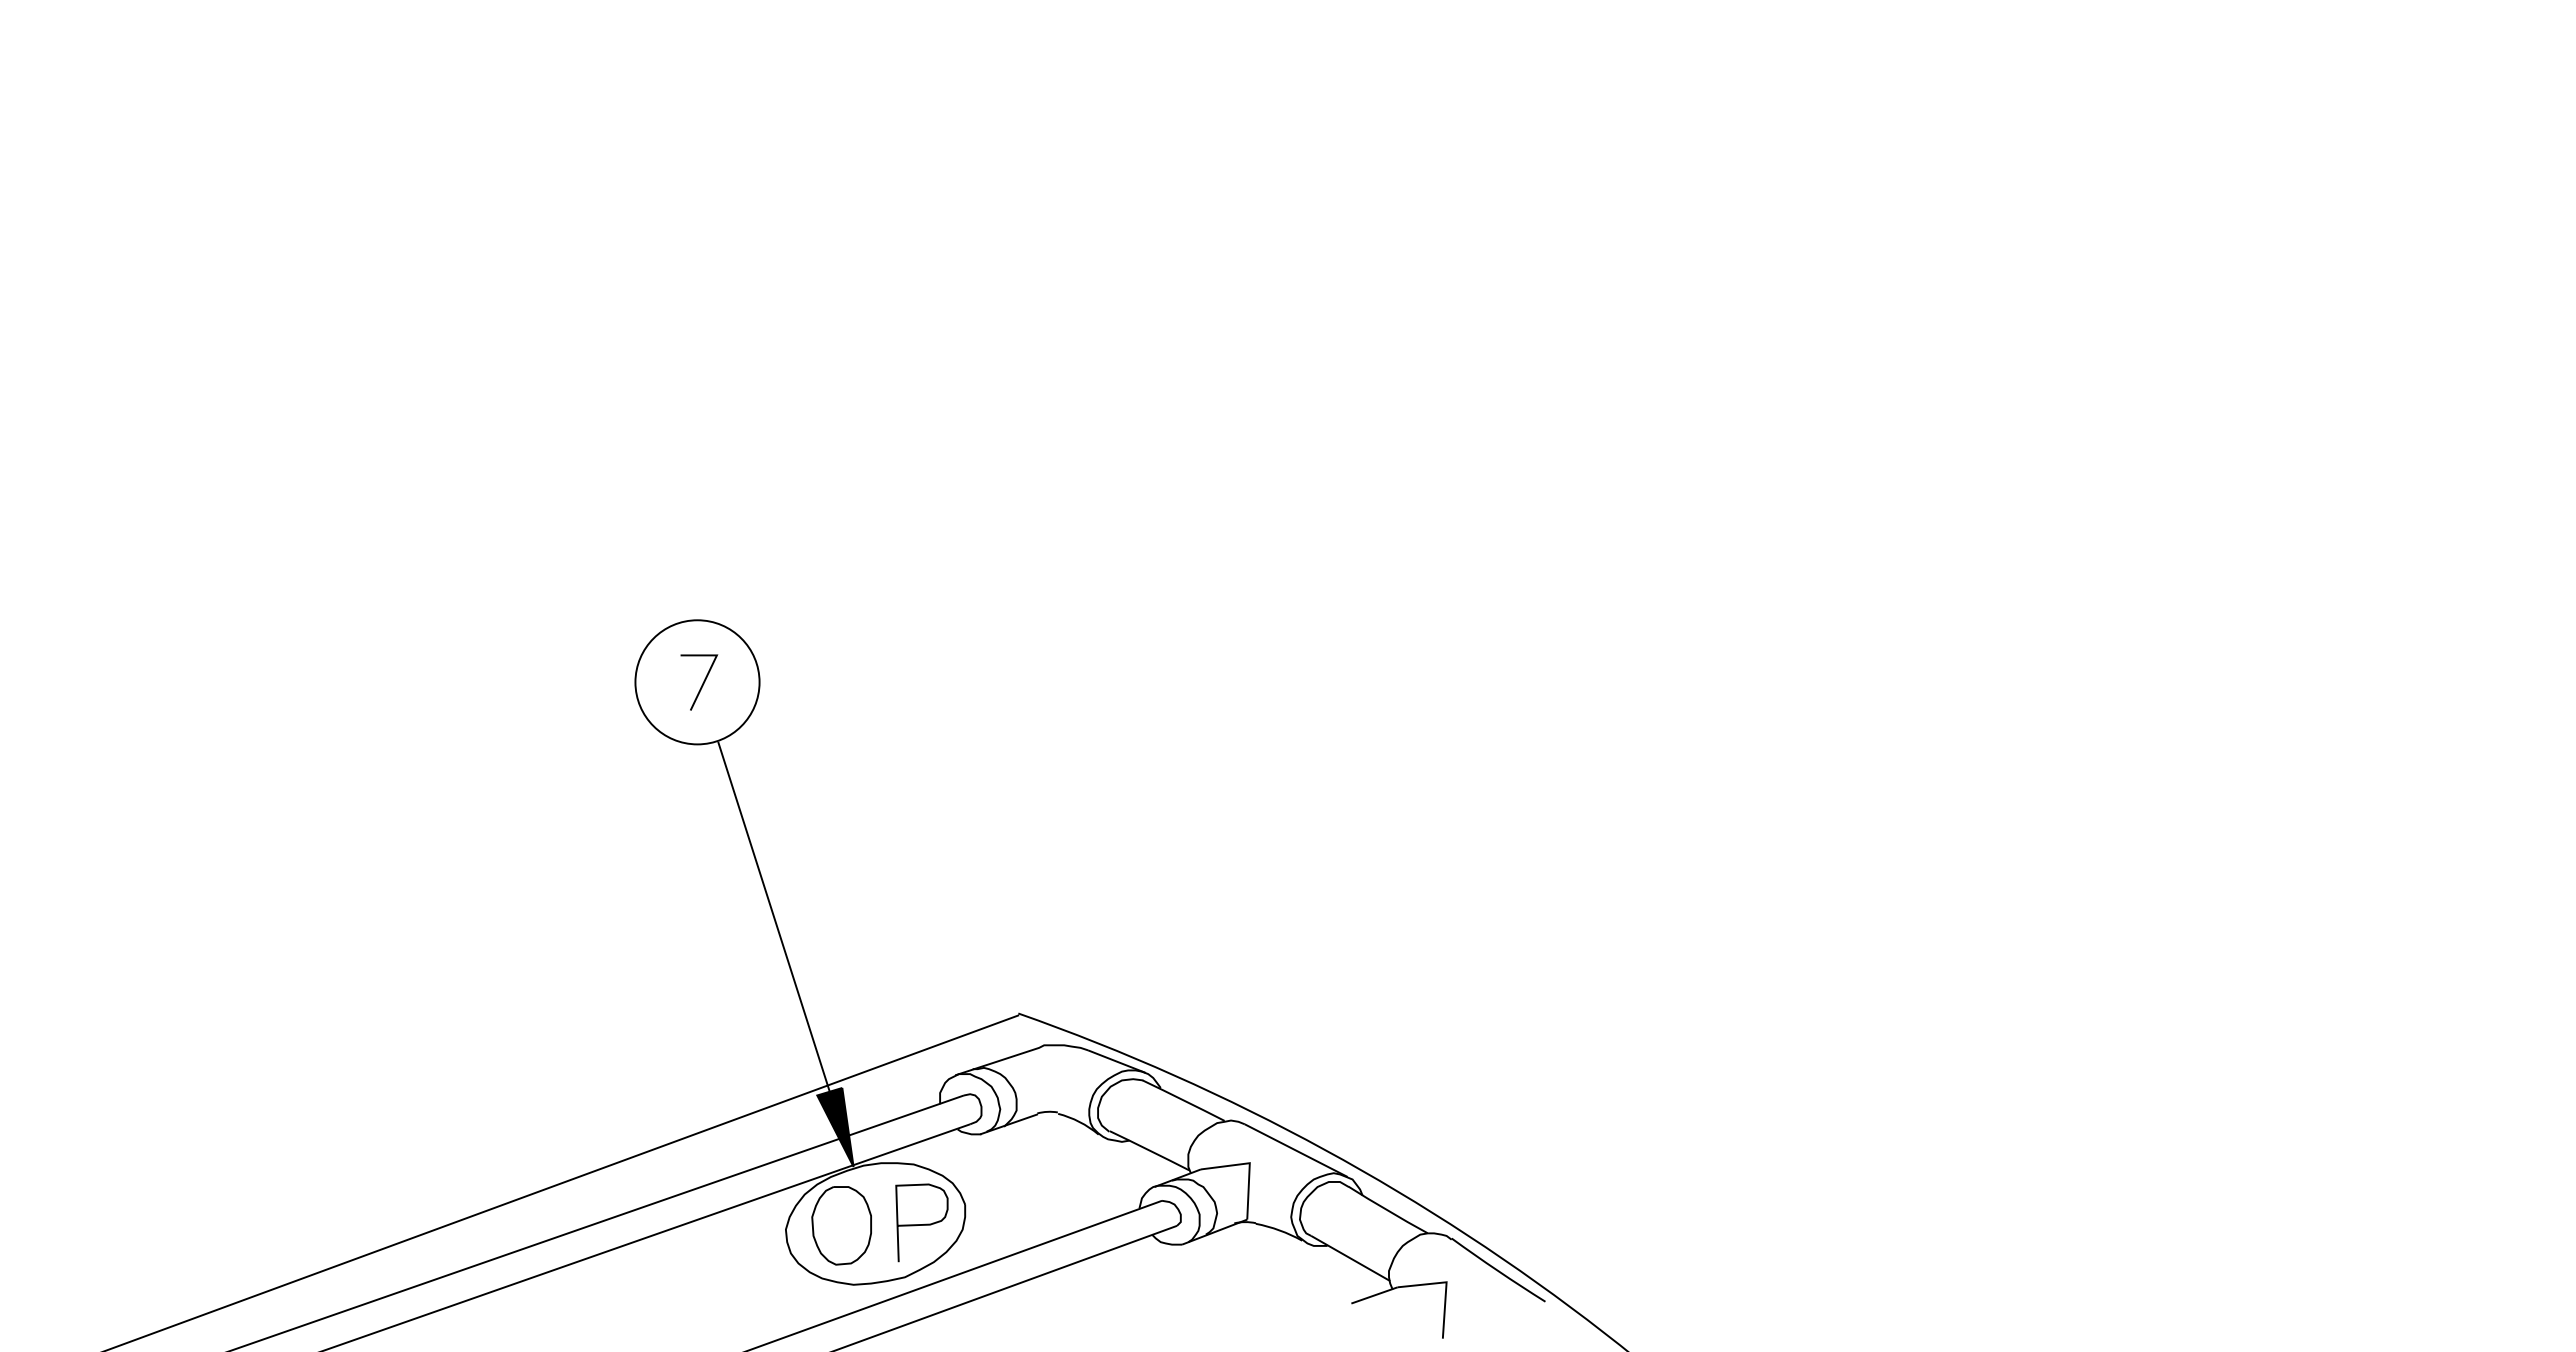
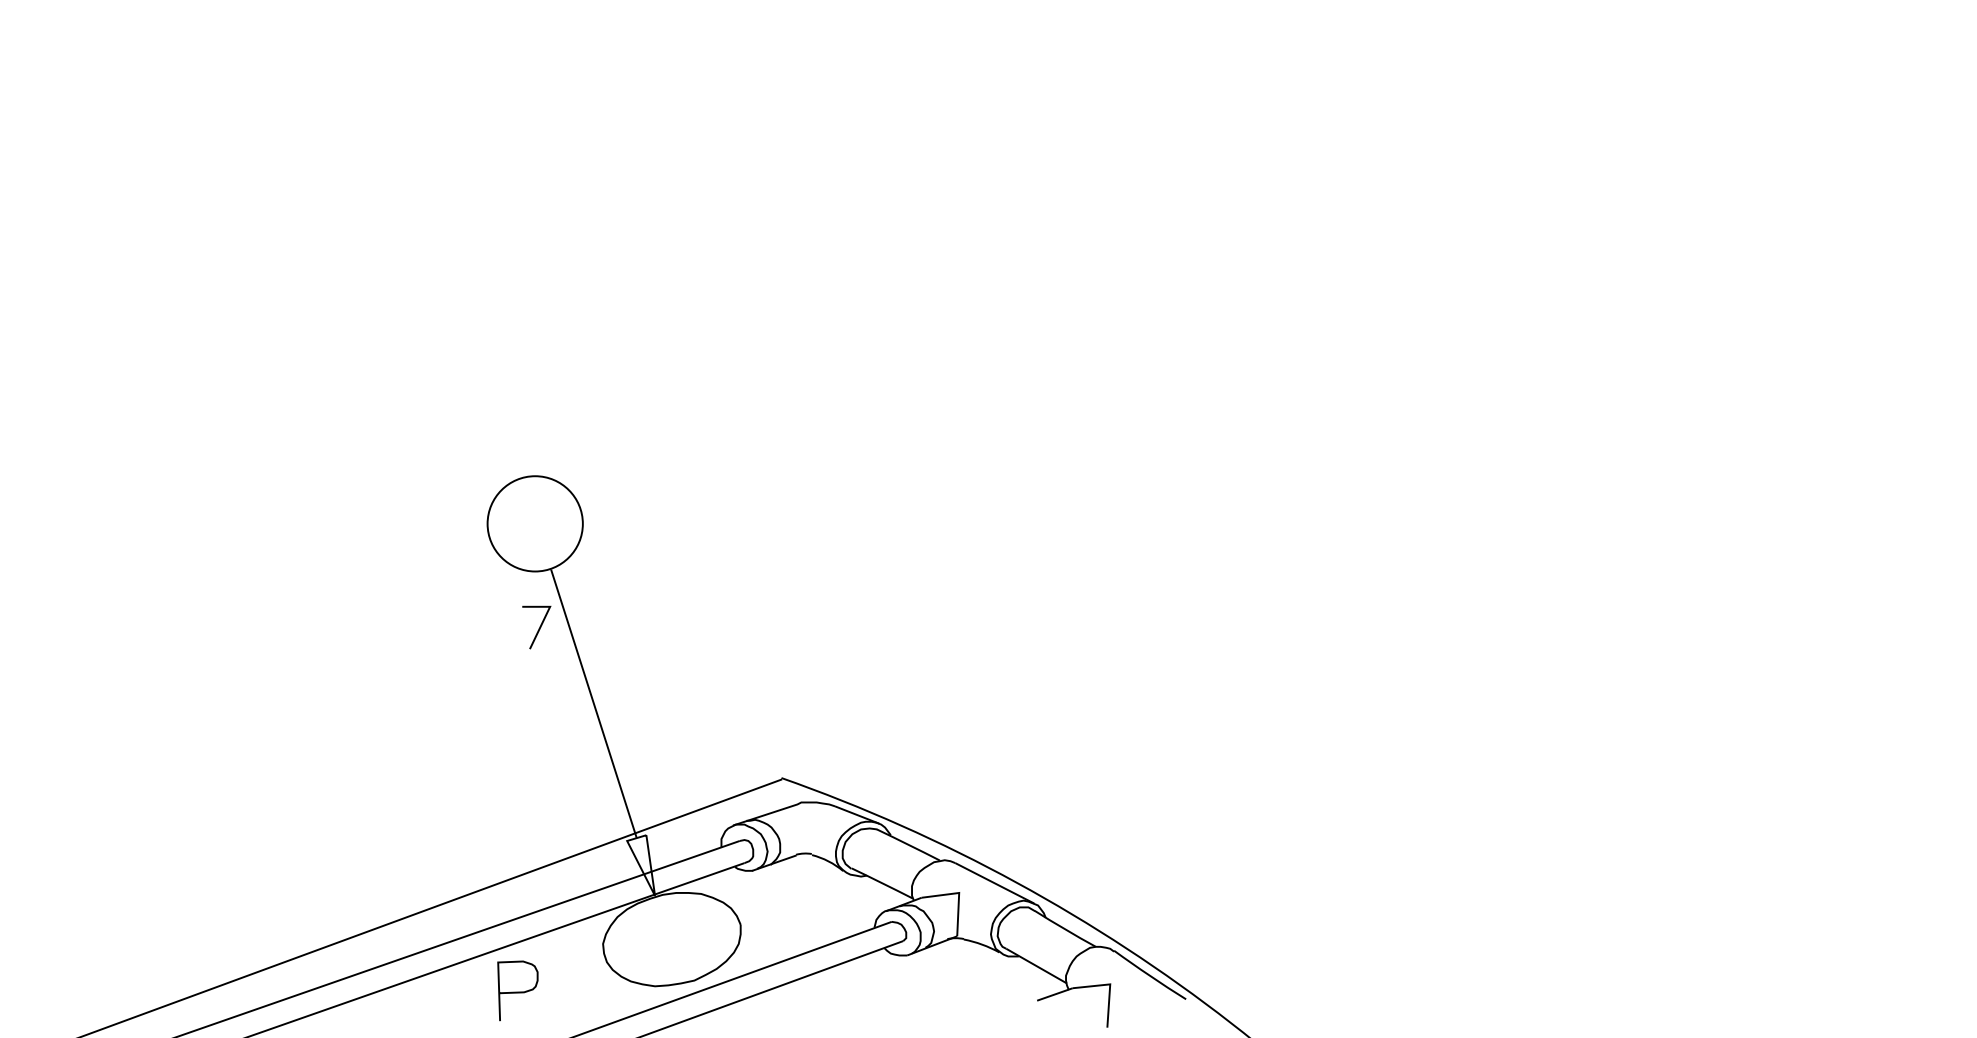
line: (702, 683) -> (539, 628), moved
fill: (835, 1126) -> (641, 864), removed
curve: (921, 1224) -> (517, 992), moved
part: (841, 1225) -> (645, 940), removed

